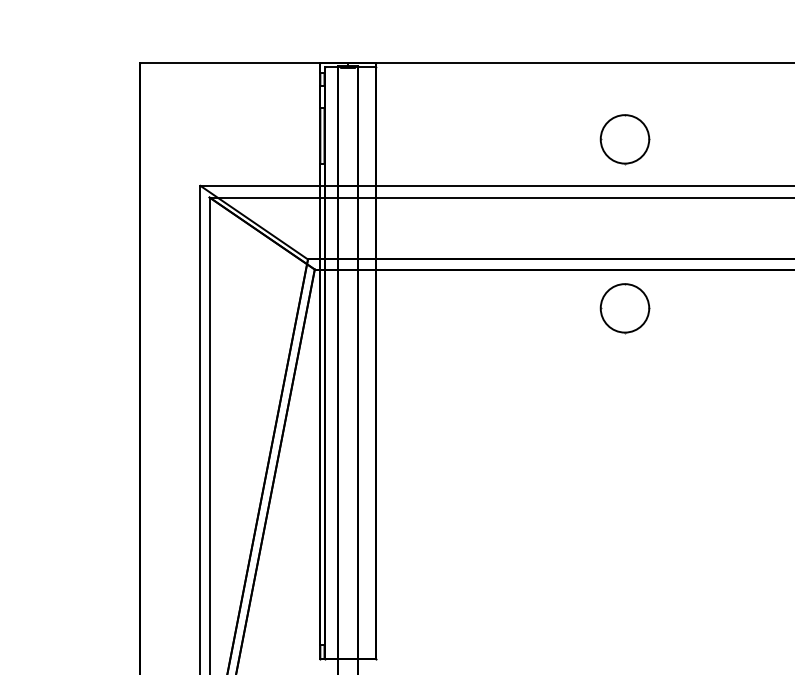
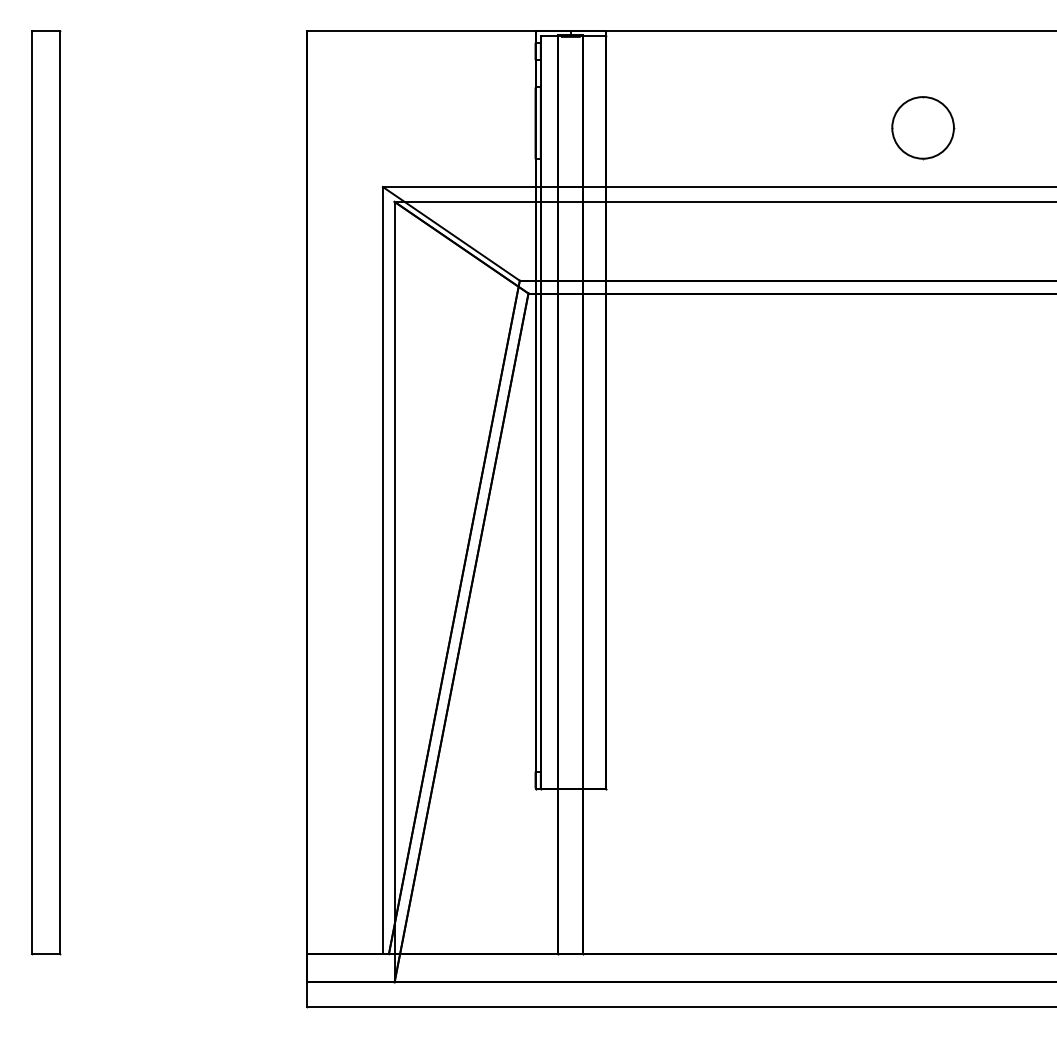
part: (625, 308) -> (923, 343), removed

